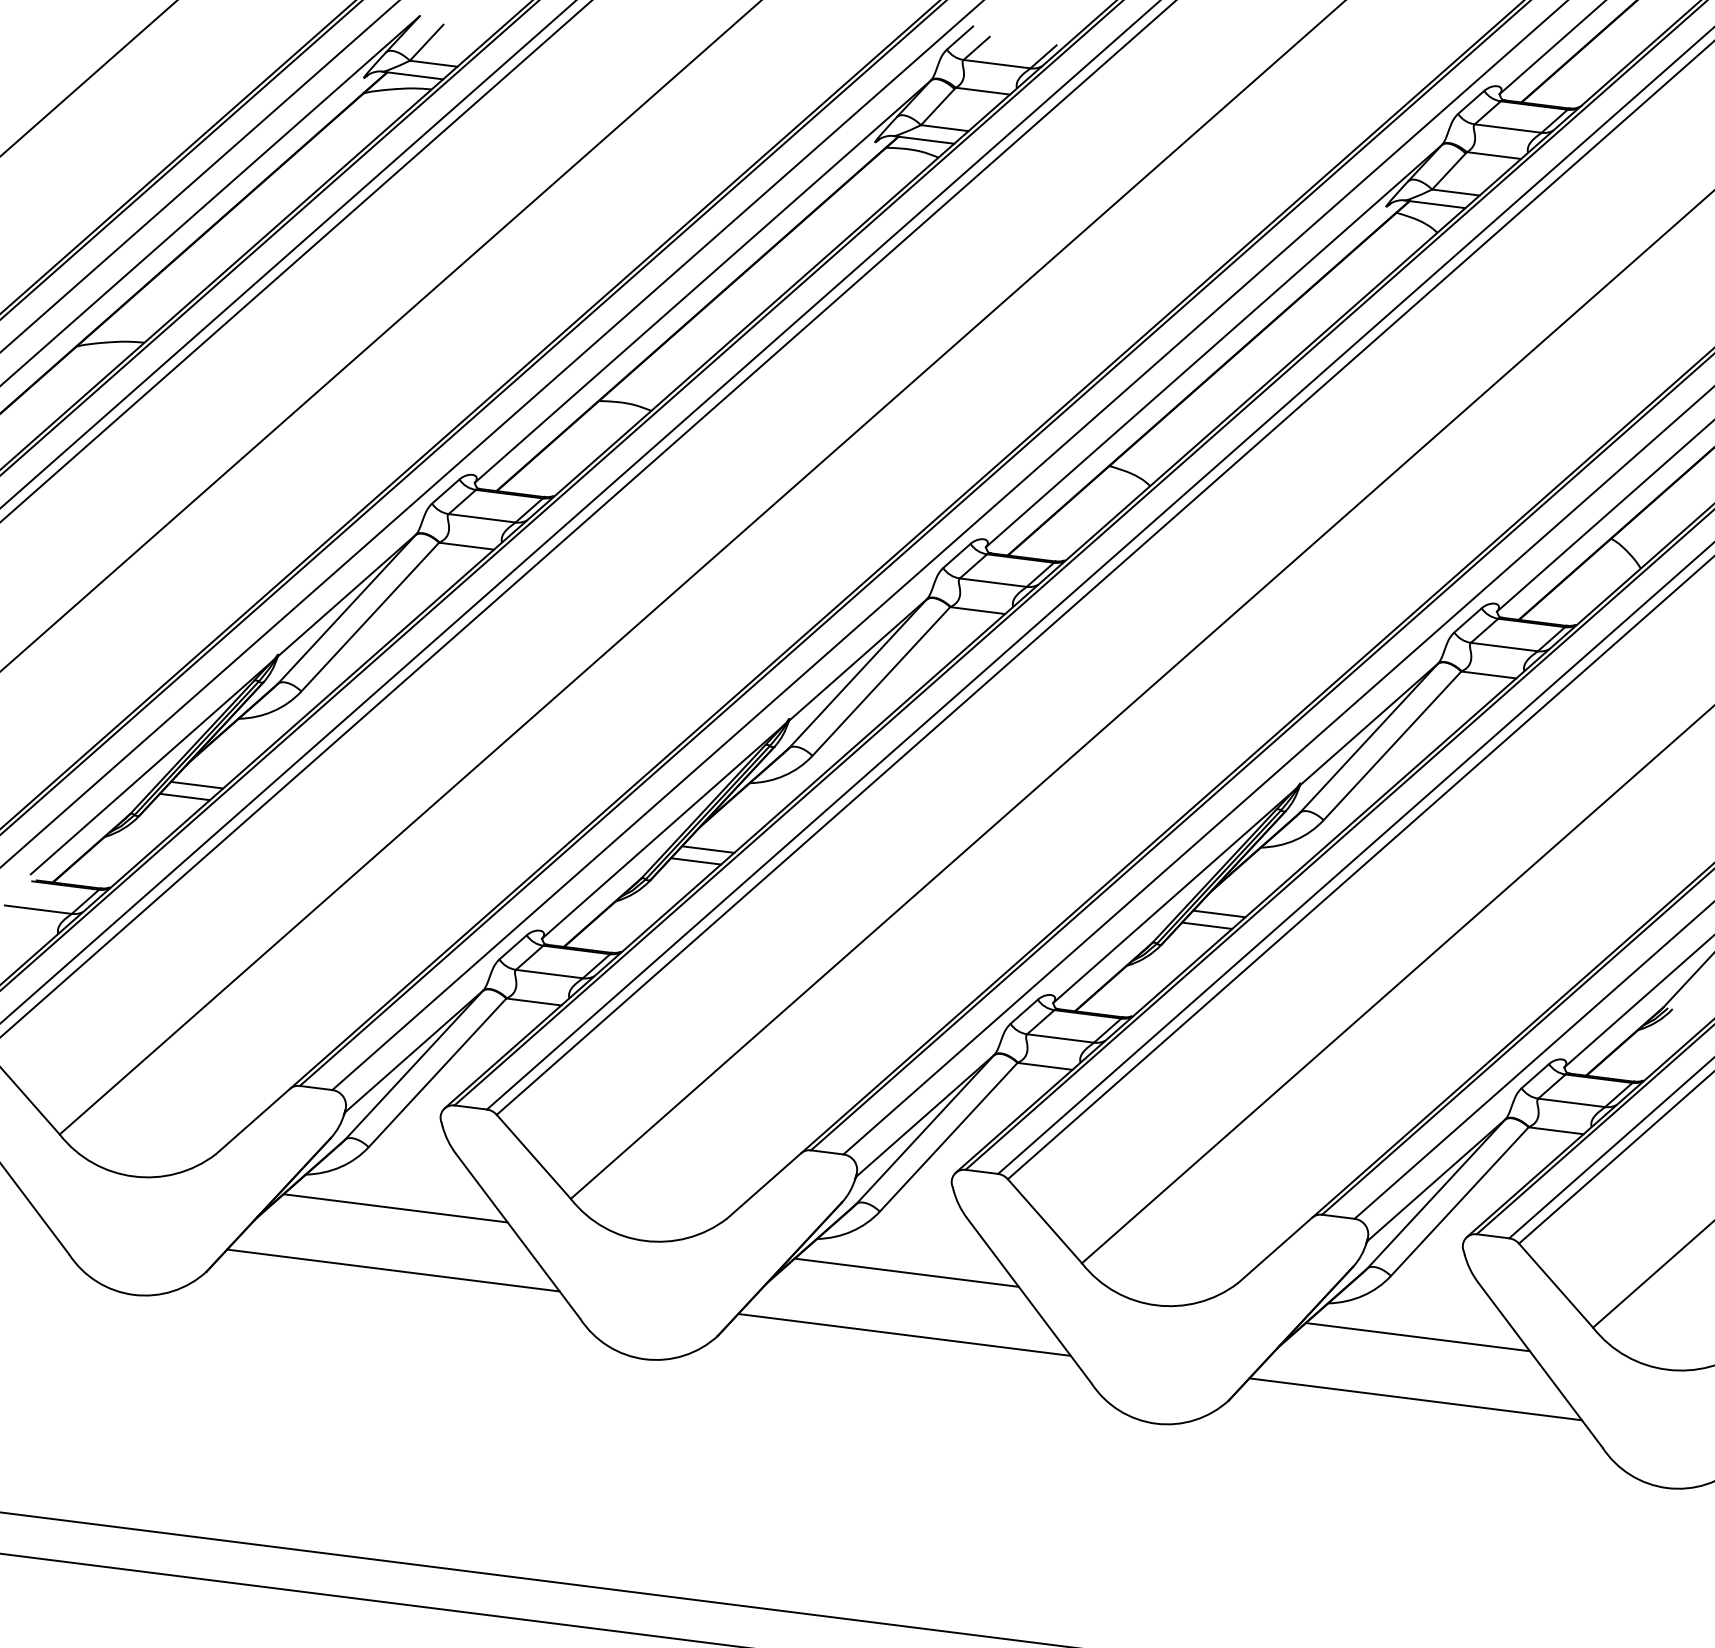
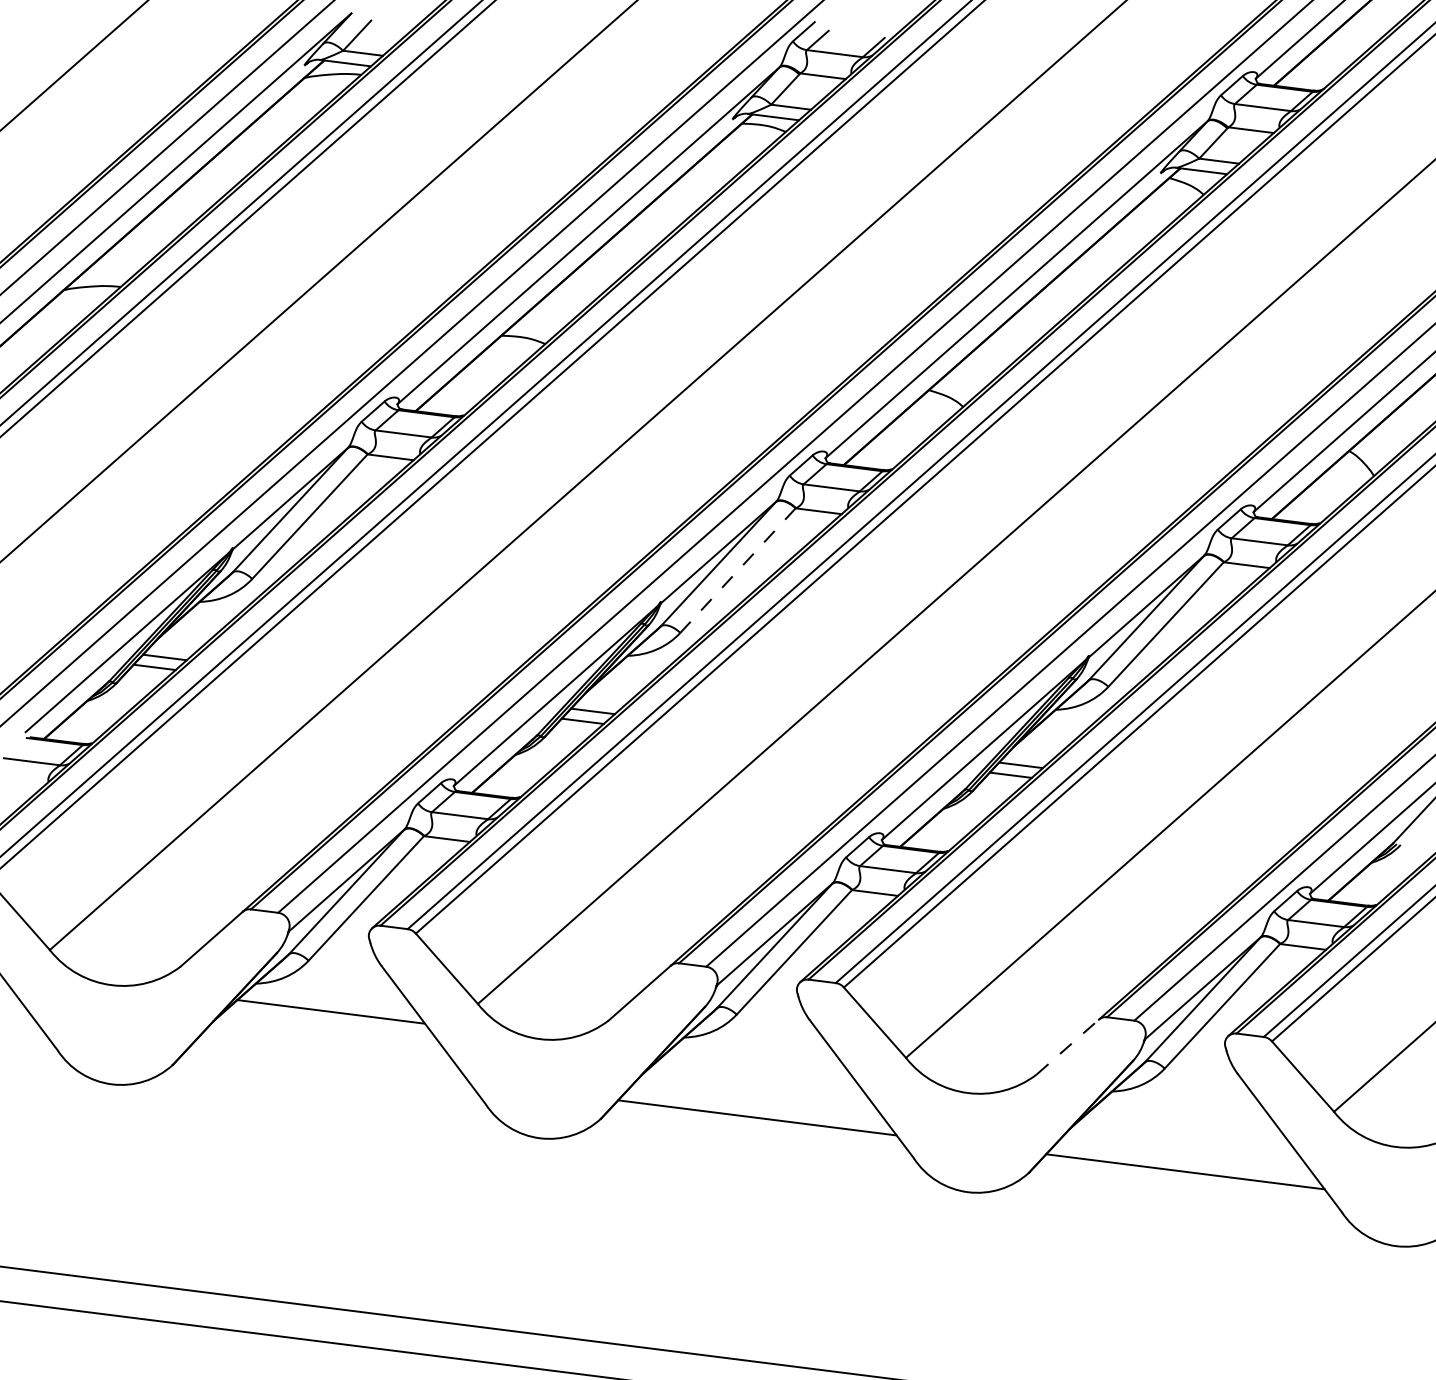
line: (881, 681) -> (738, 570), solid -> dashed
line: (1275, 1249) -> (1068, 1046), solid -> dashed
line: (393, 1270) -> (329, 1063), removed
line: (906, 1272) -> (759, 1065), removed
line: (1417, 1337) -> (1187, 1120), removed

